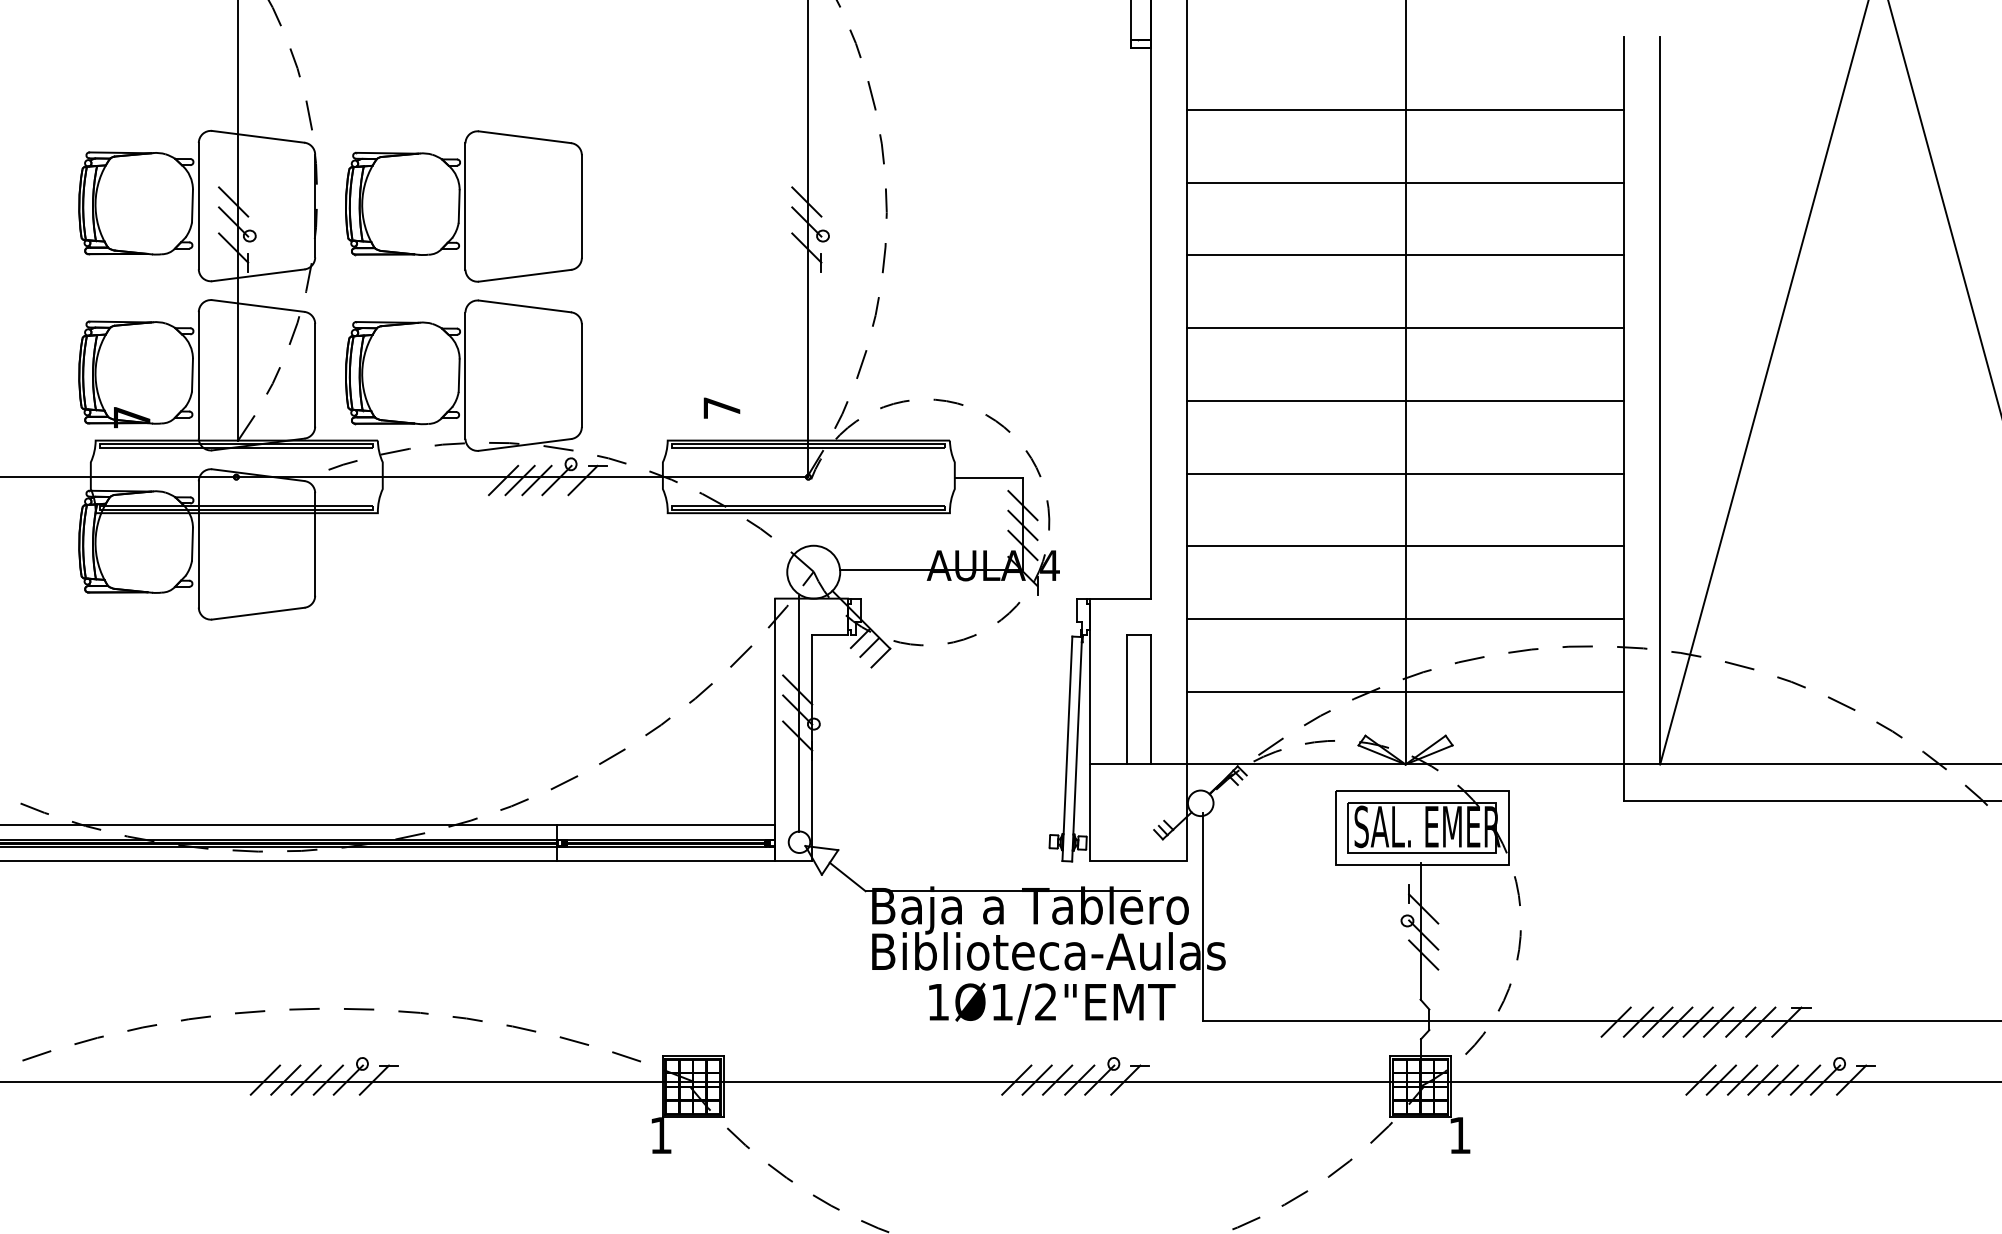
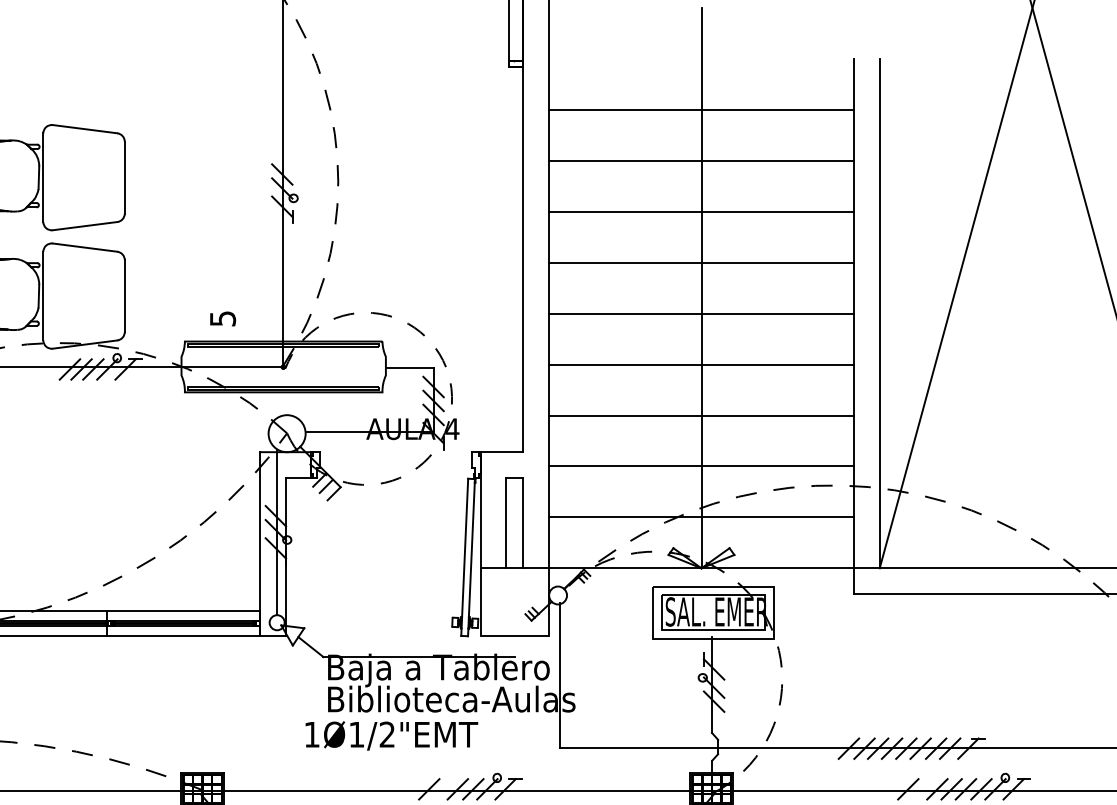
text: (721, 407) -> (222, 318), 7 -> 5
text: (1052, 1003) -> (391, 735), moved
line: (1036, 1079) -> (443, 788), removed
line: (1720, 1079) -> (921, 788), removed

